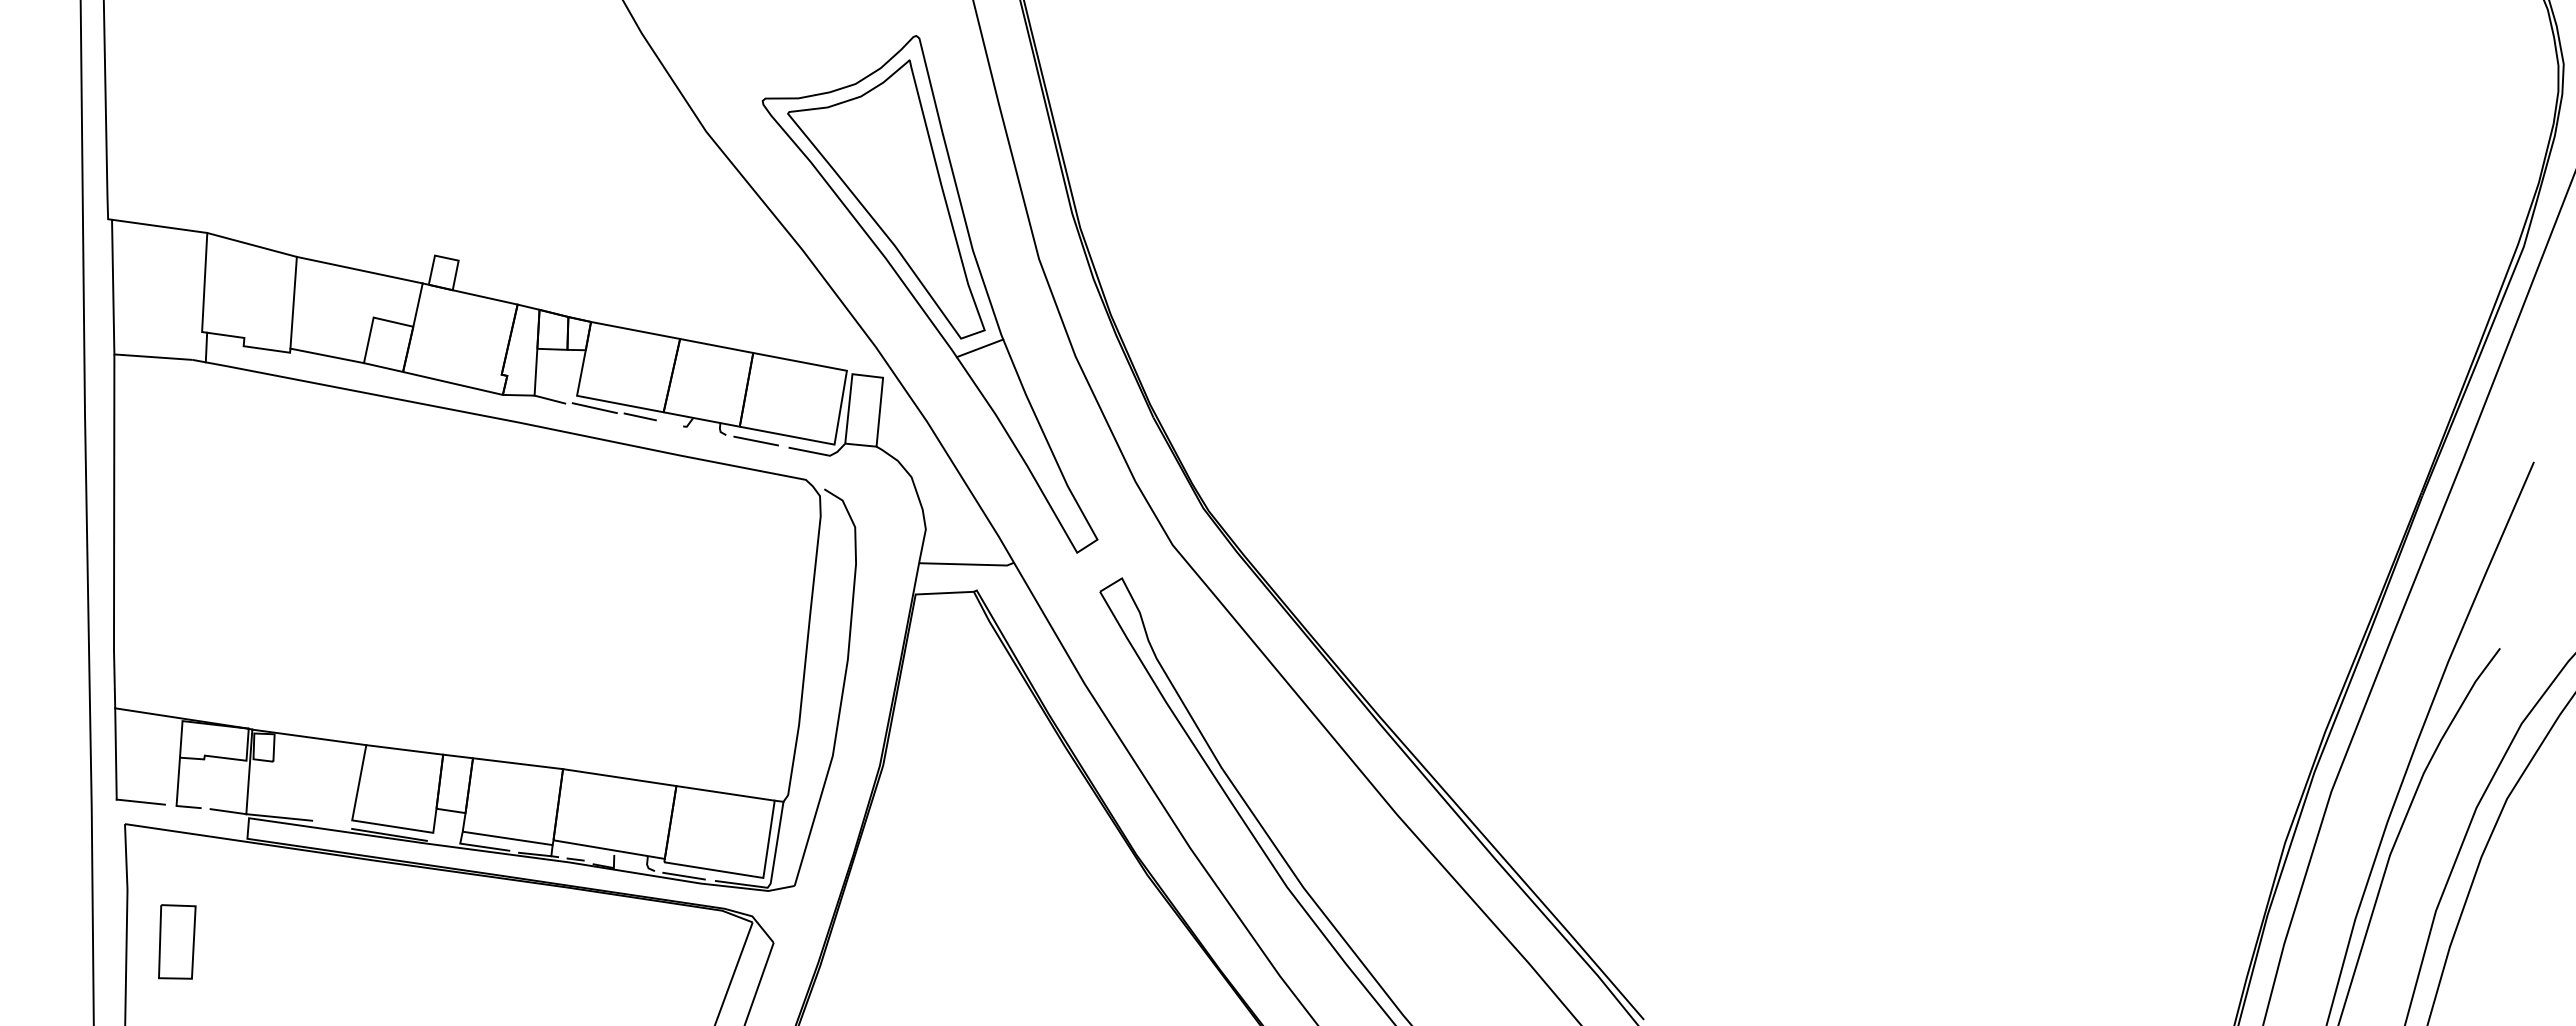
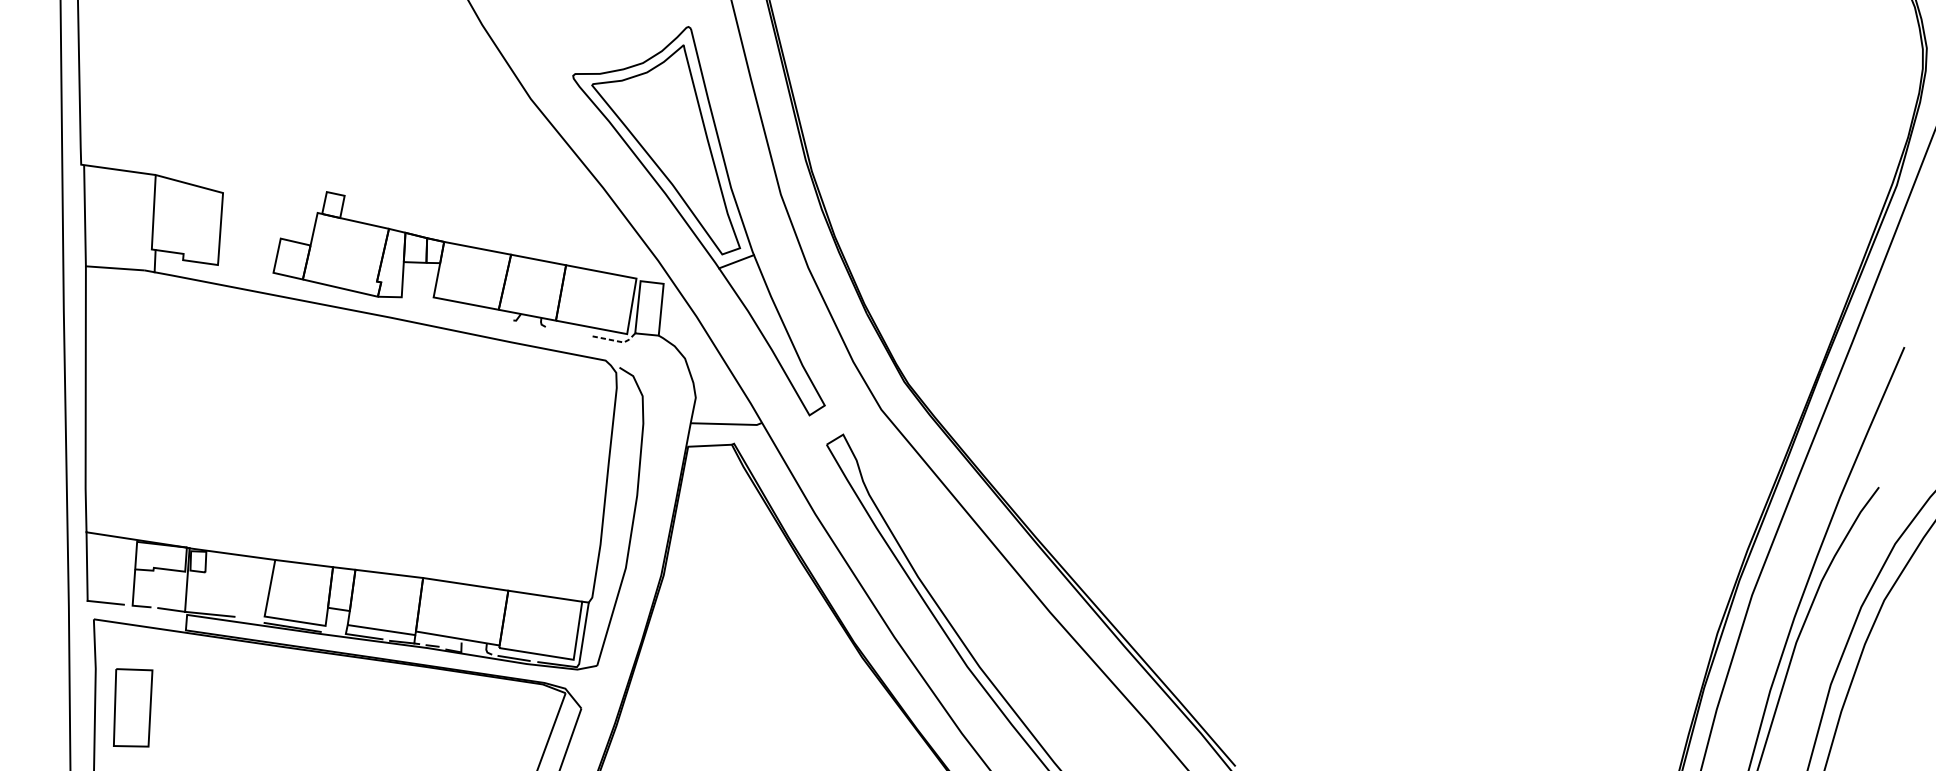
line: (359, 269) -> (270, 202), removed
line: (326, 355) -> (245, 267), removed
line: (549, 399) -> (412, 300), removed
line: (594, 408) -> (446, 306), removed
line: (639, 416) -> (480, 312), removed
line: (755, 440) -> (567, 331), removed
line: (820, 453) -> (616, 340), solid -> dashed
part: (177, 941) -> (133, 707), size x1.4

